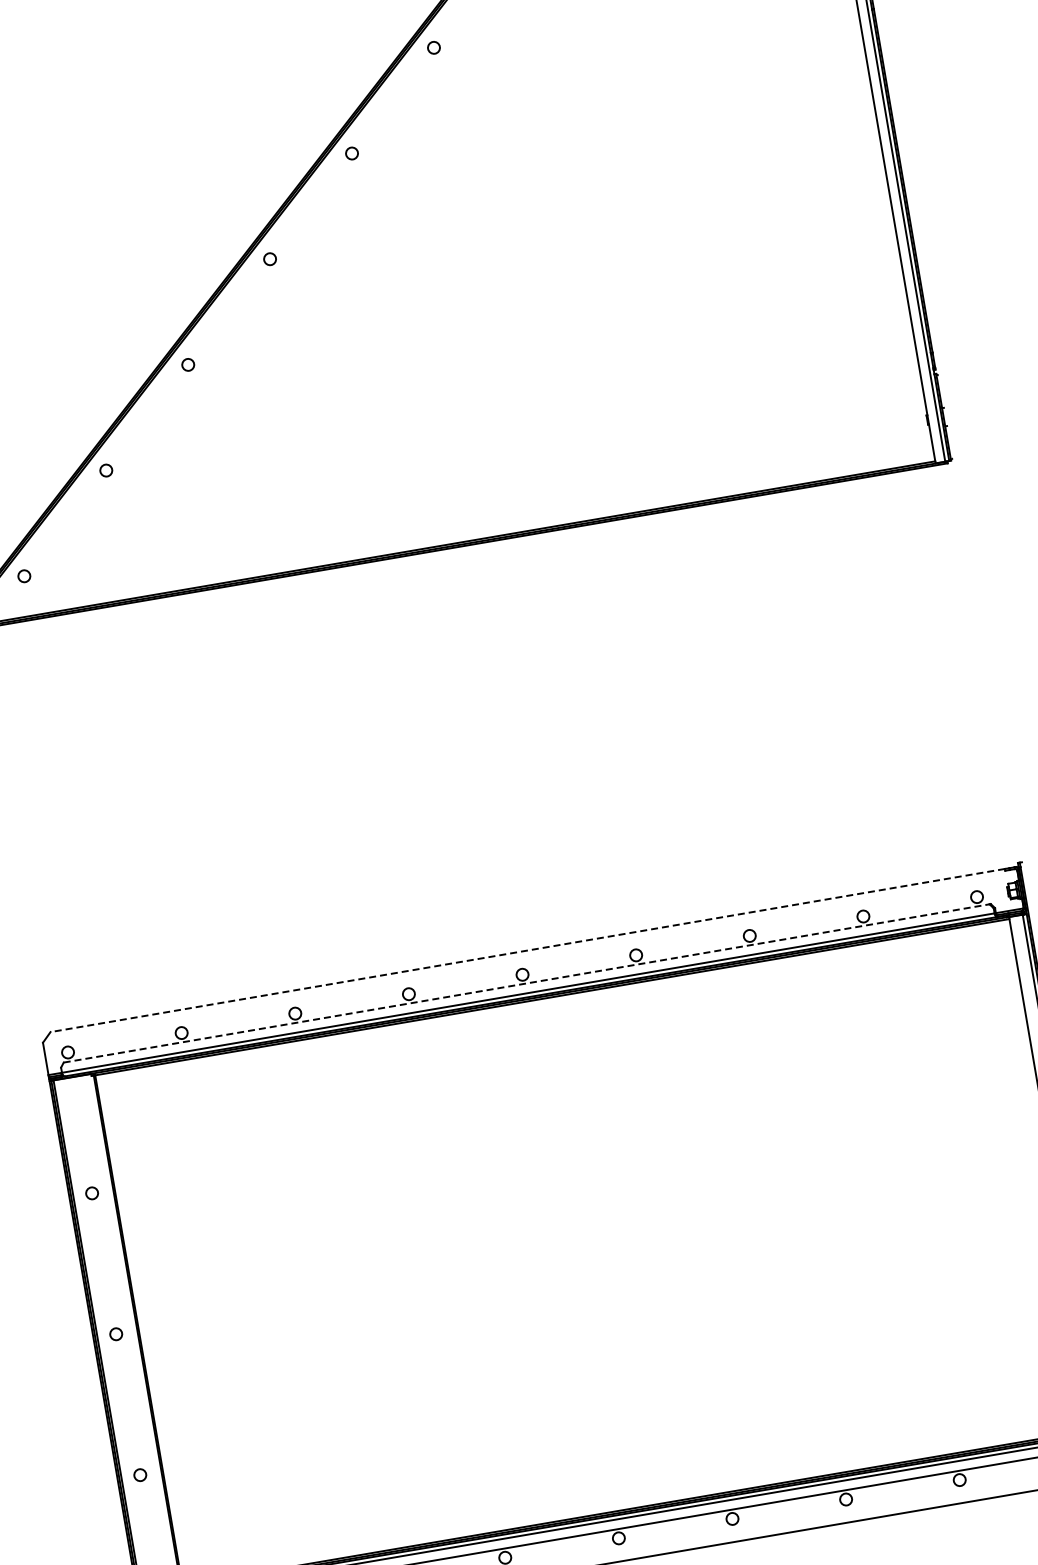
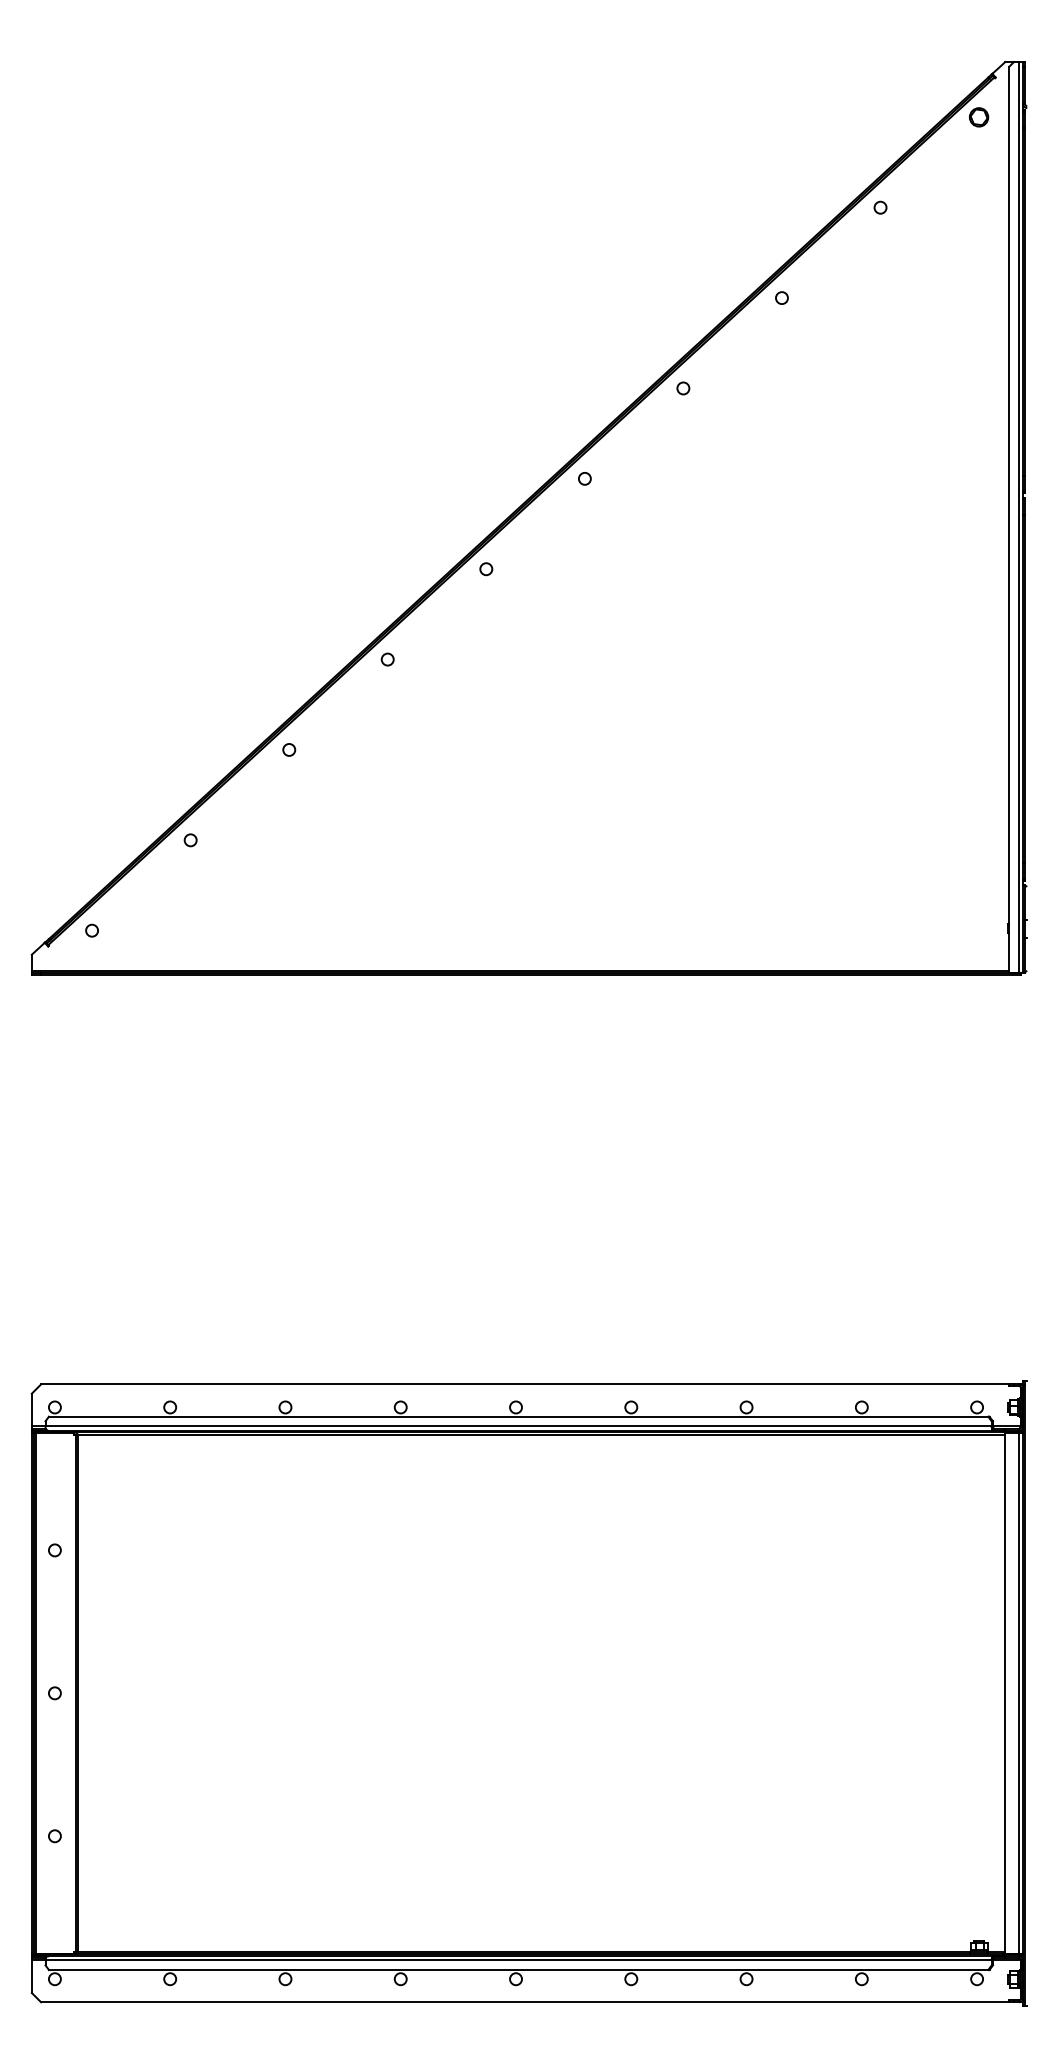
line: (527, 950) -> (524, 1384), dashed -> solid
line: (526, 983) -> (518, 1416), dashed -> solid

